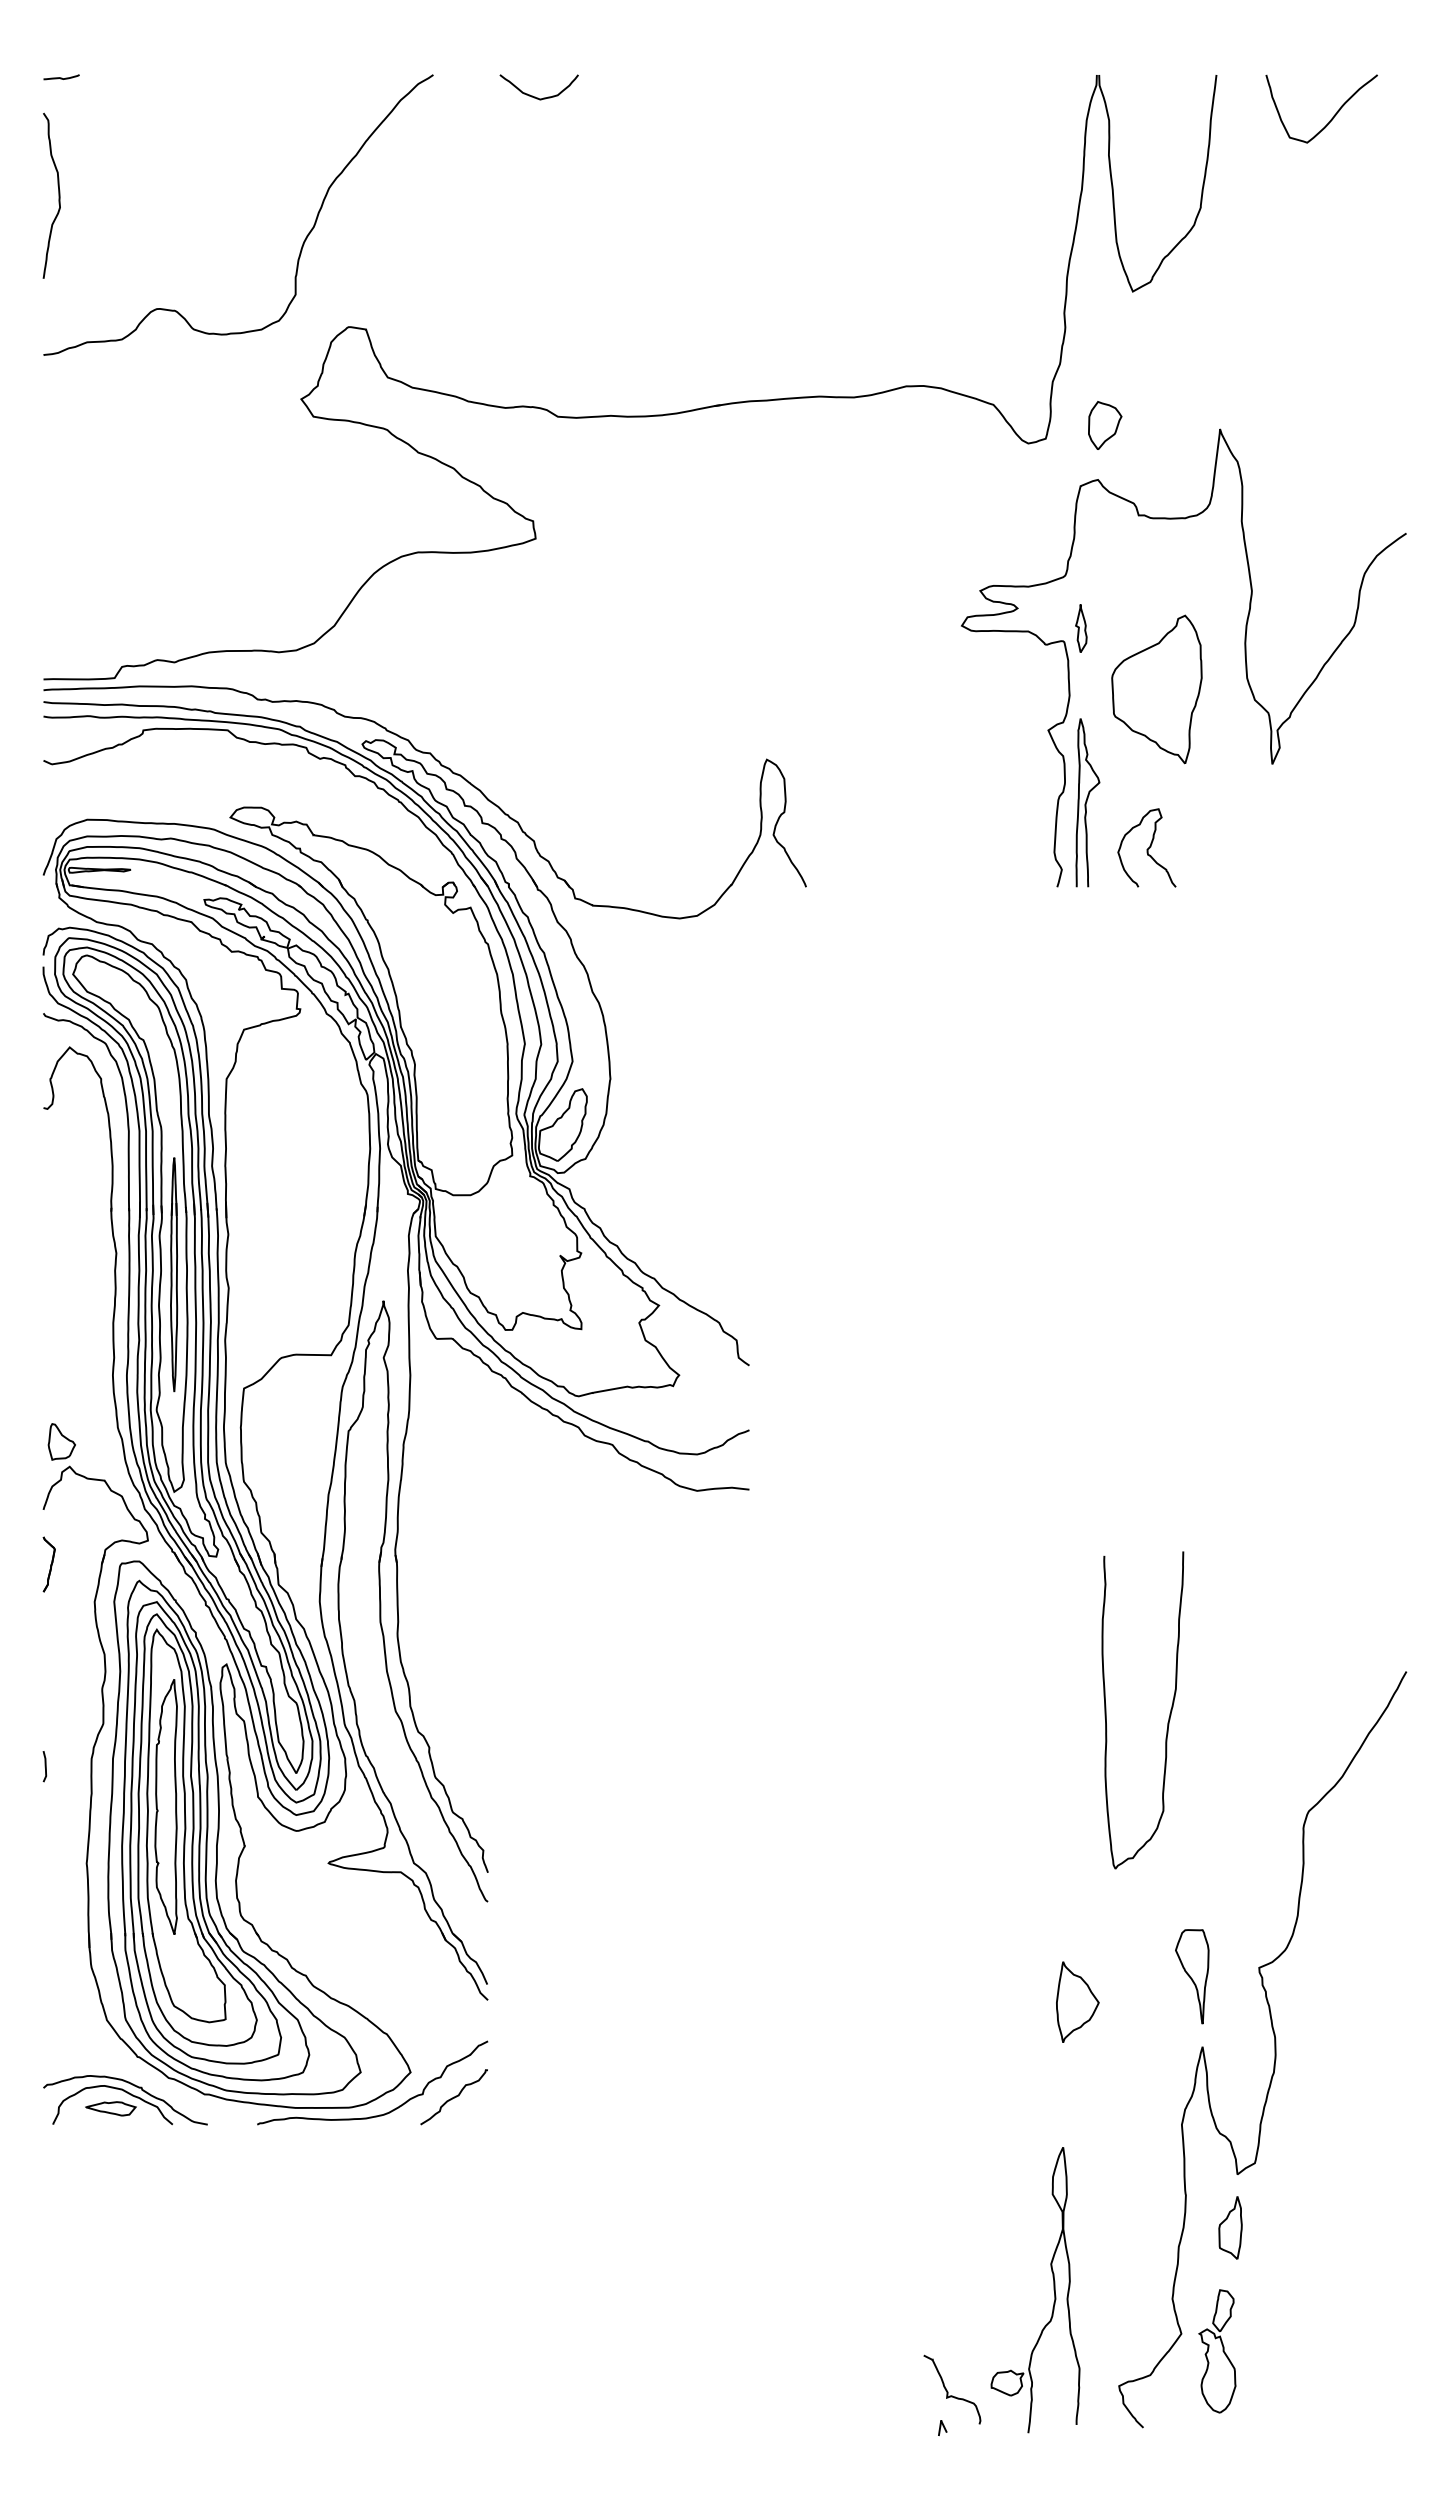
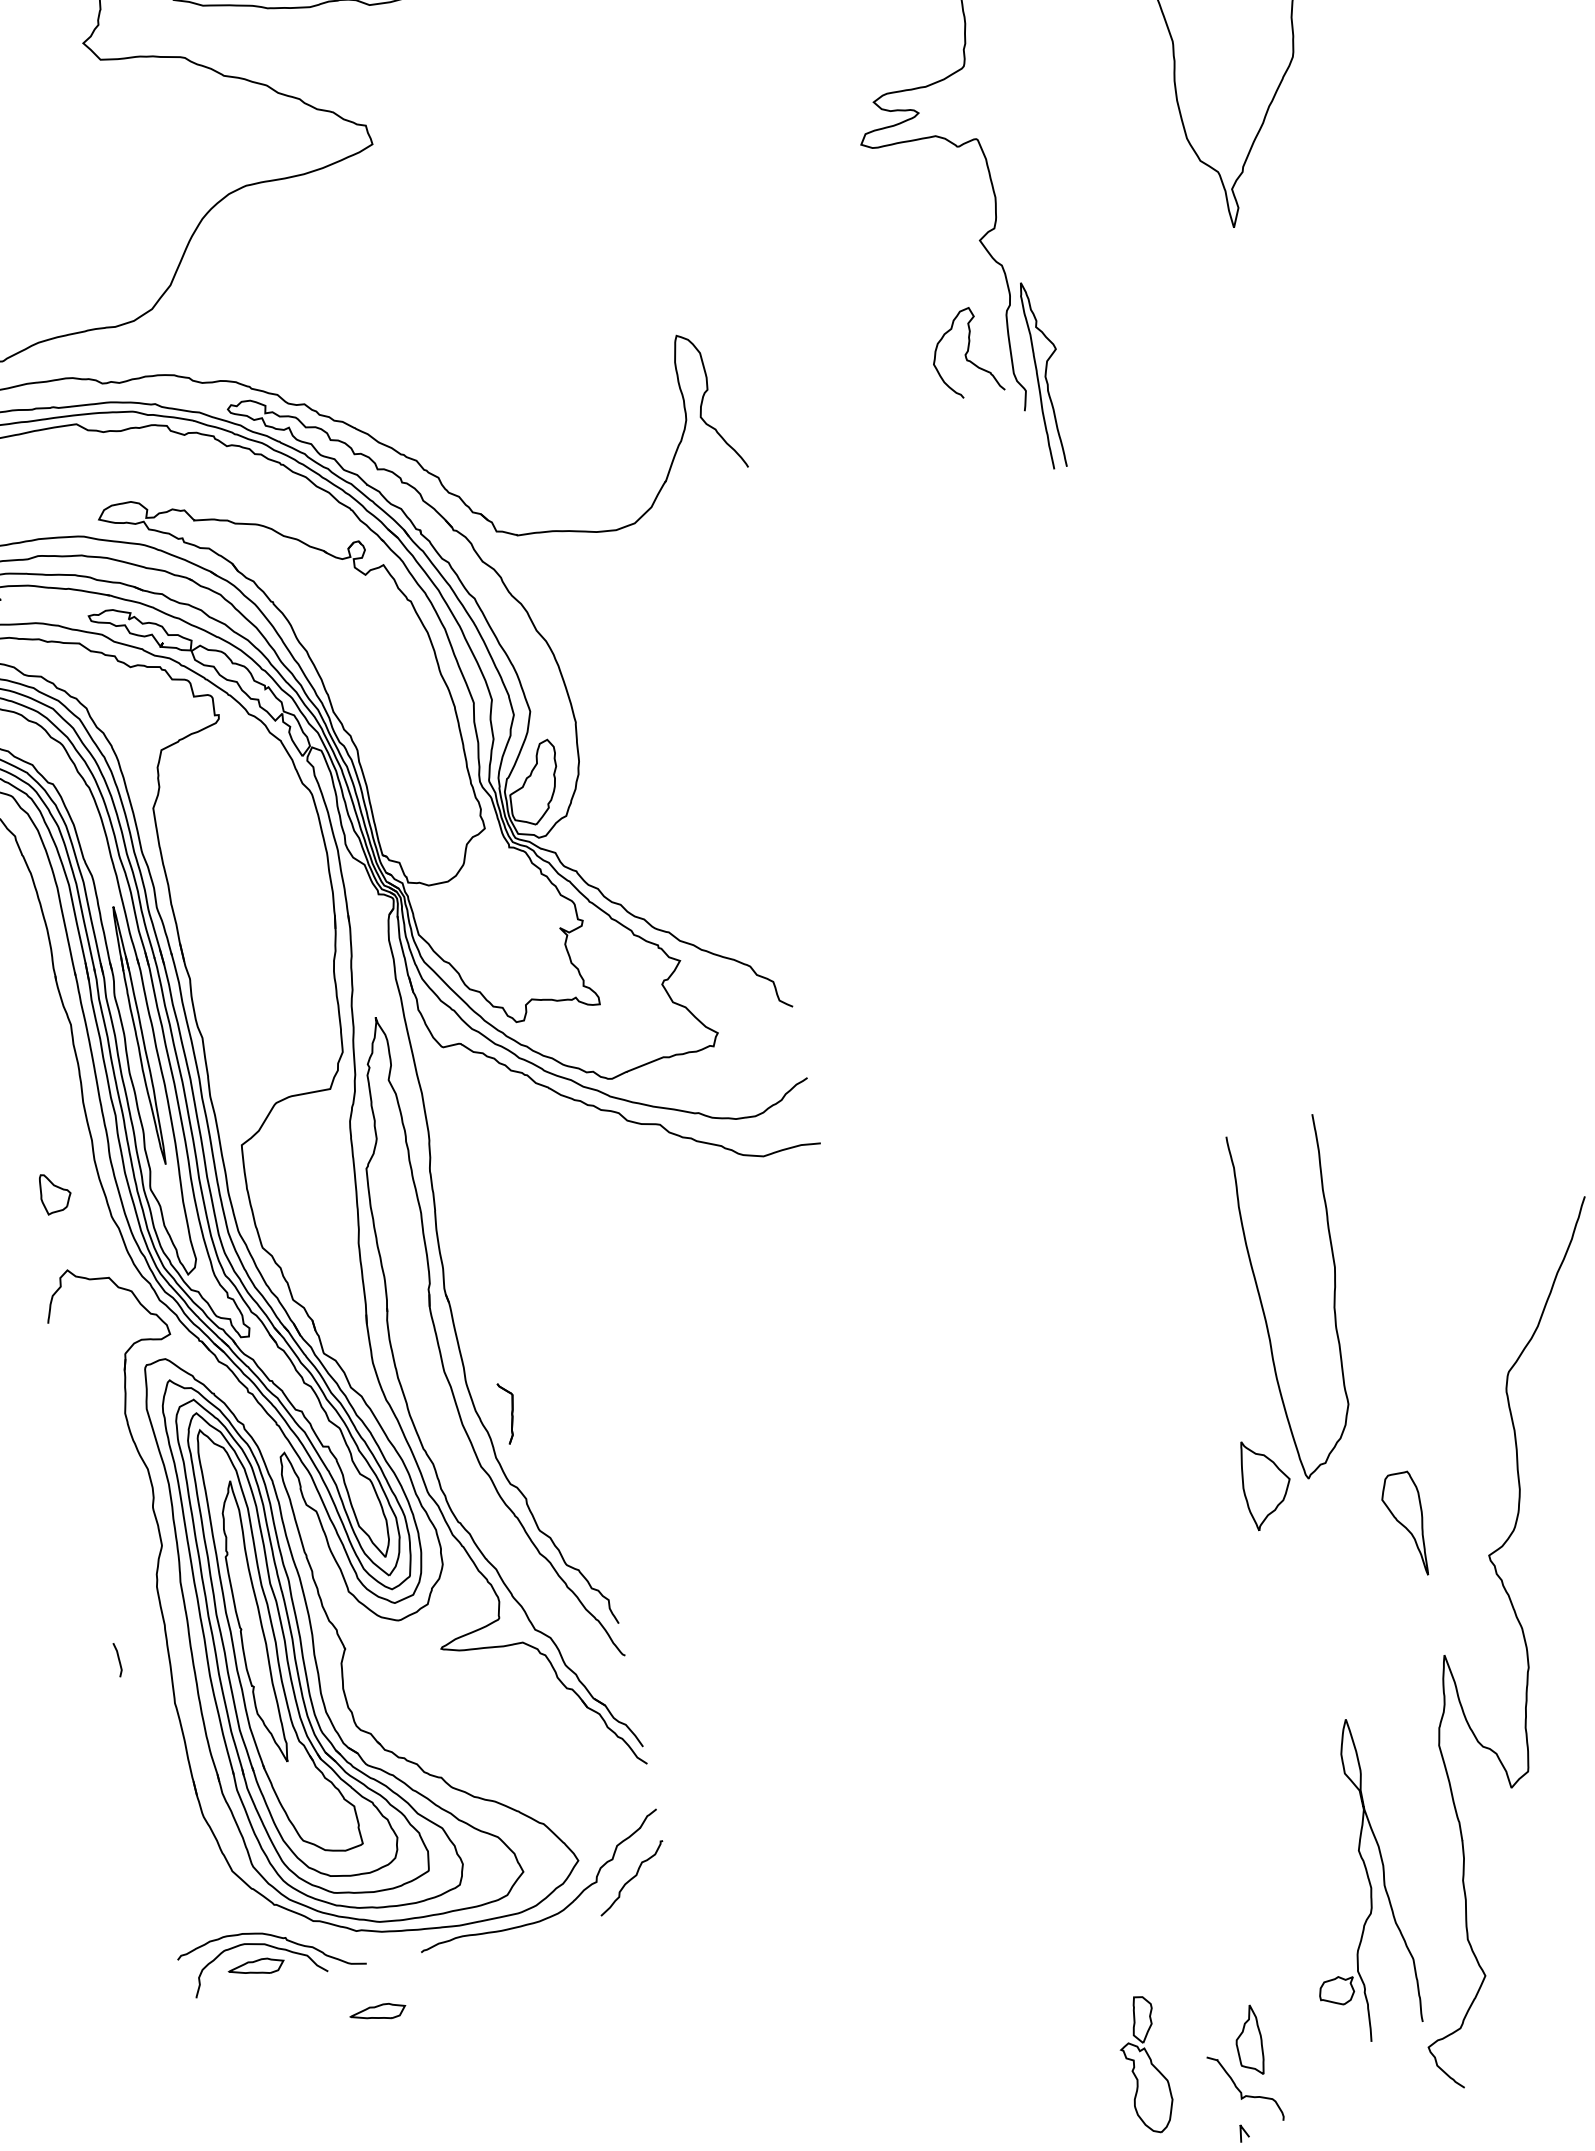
part: (1081, 628) -> (993, 120), removed
part: (1156, 689) -> (1089, 171), removed
curve: (1087, 802) -> (1047, 373), moved
curve: (1147, 848) -> (965, 353), moved
part: (61, 1441) -> (54, 1192), moved
part: (48, 1564) -> (508, 1412), moved
curve: (44, 1766) -> (117, 1659), moved
part: (1192, 1976) -> (1406, 1524), moved
part: (1077, 2001) -> (1265, 1482), moved
part: (208, 2169) -> (377, 2012), added
part: (1230, 2227) -> (1248, 2040), moved
part: (1053, 2290) -> (1367, 1879), moved
part: (1217, 2351) -> (1144, 2065), moved

